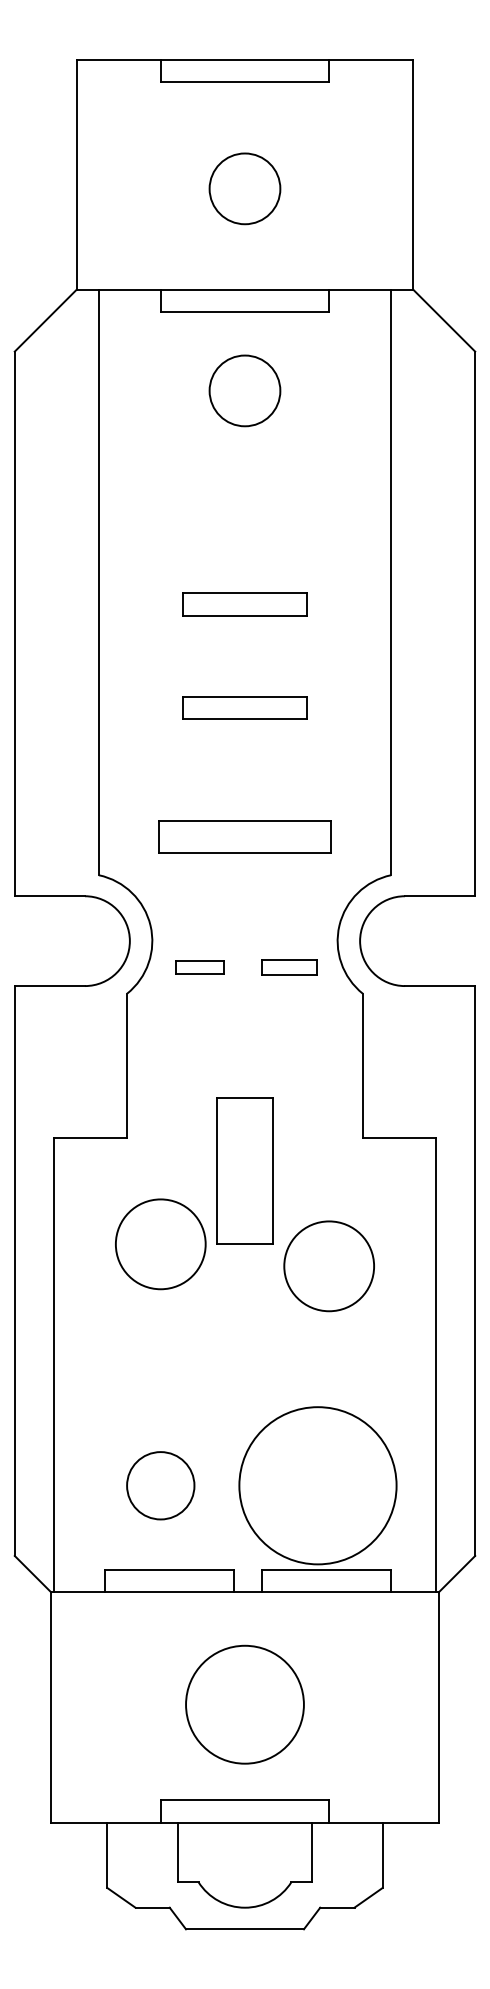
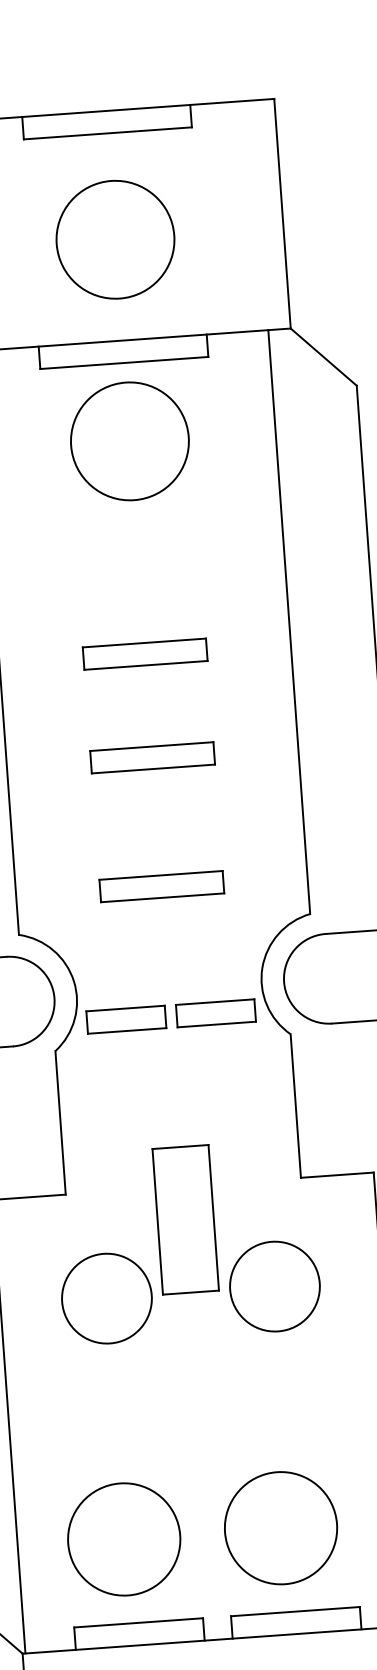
circle: (244, 188) -> (114, 239), size x1.67
circle: (244, 390) -> (129, 441), size x1.67
part: (244, 837) -> (161, 886), size x0.71
part: (199, 967) -> (125, 1019), size x1.67
part: (289, 967) -> (215, 1013), size x1.43
circle: (328, 1266) -> (274, 1286), moved
circle: (160, 1485) -> (123, 1539), size x1.67
circle: (317, 1485) -> (280, 1527), size x0.71

